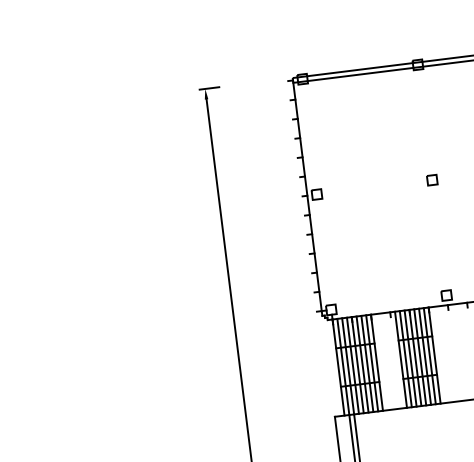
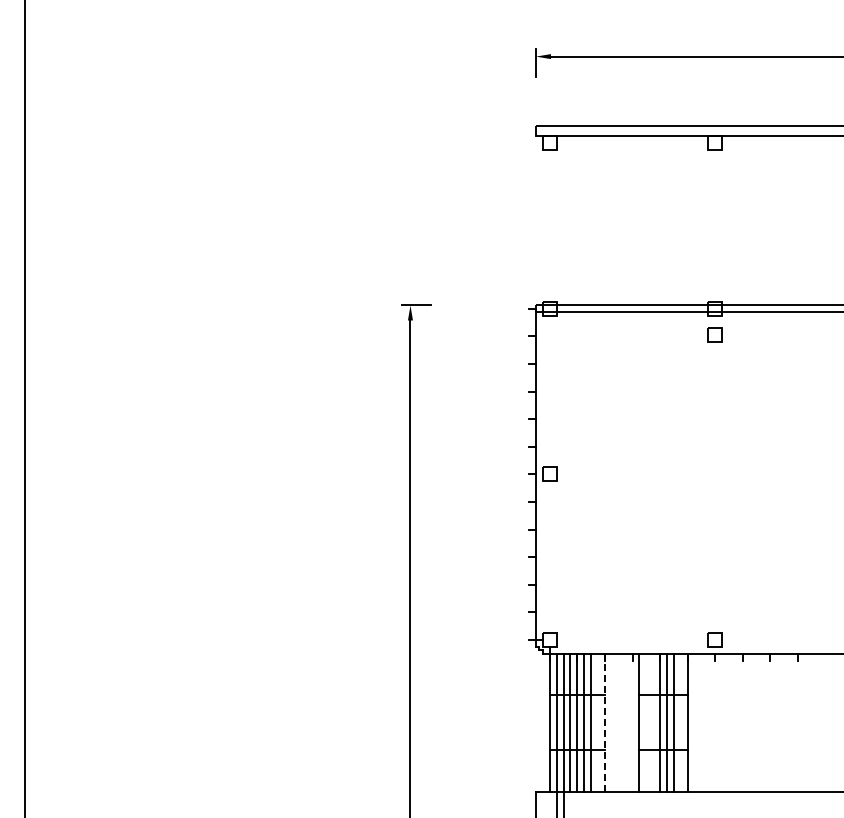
part: (431, 179) -> (714, 334), moved
line: (429, 356) -> (680, 722), removed
line: (410, 358) -> (653, 722), removed
line: (405, 359) -> (646, 722), removed
line: (376, 362) -> (604, 722), solid -> dashed
line: (372, 363) -> (598, 722), removed

